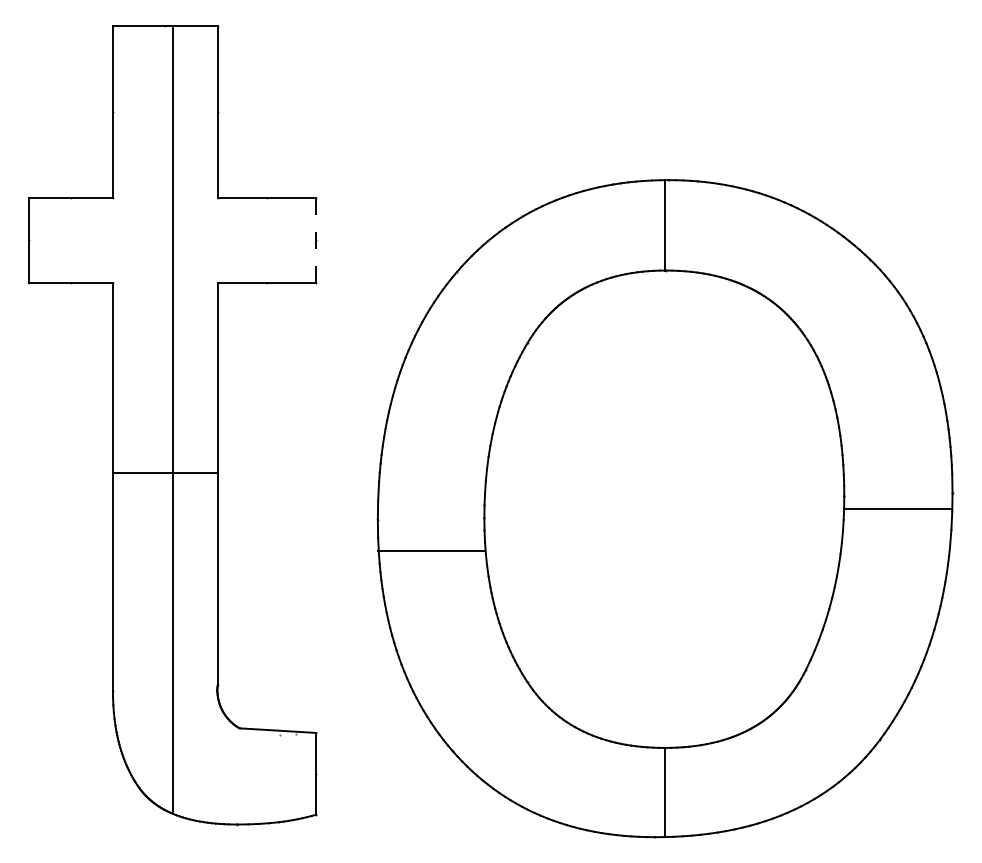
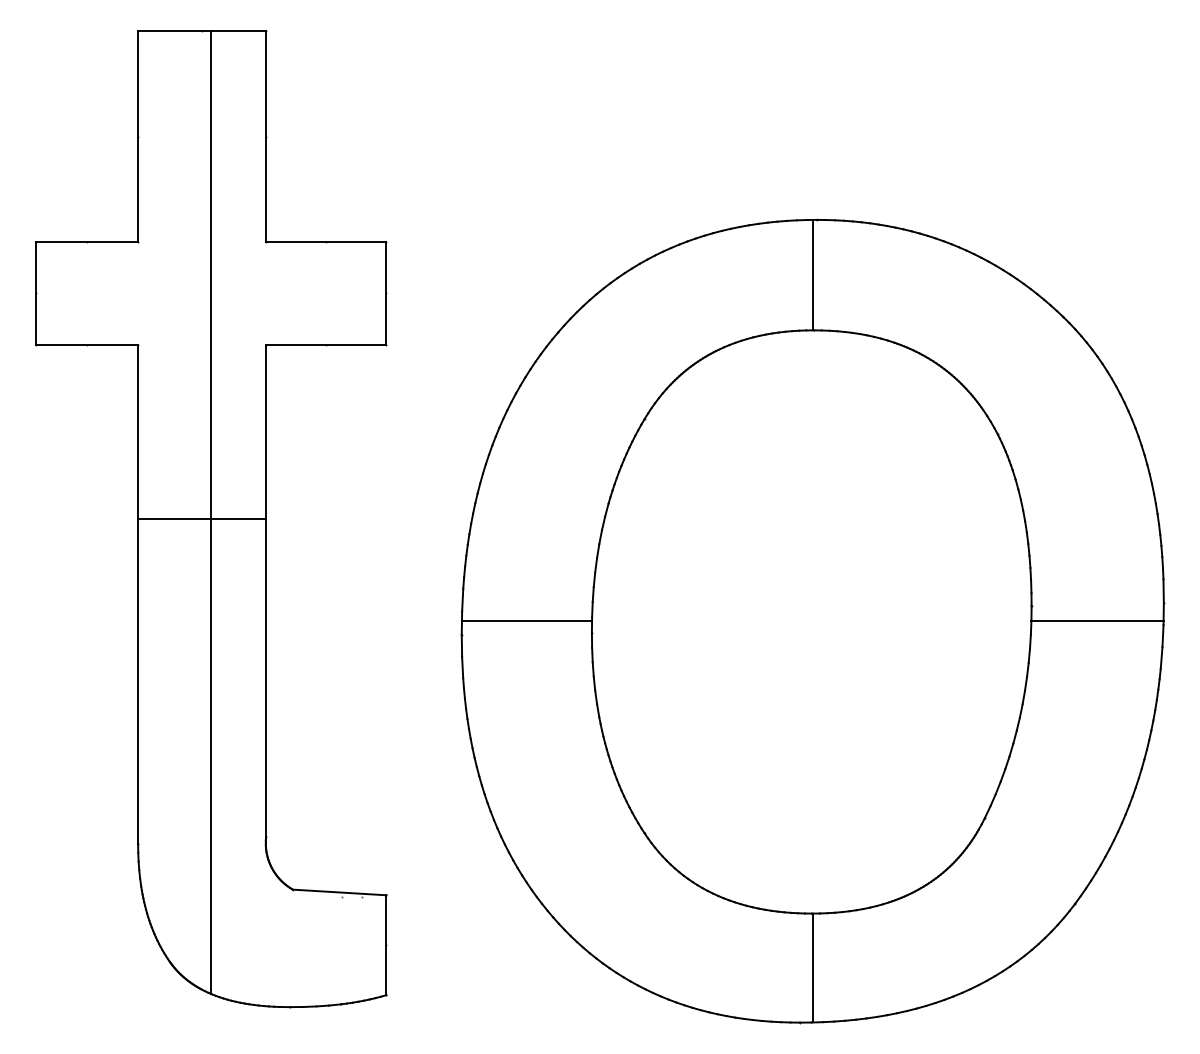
line: (316, 240) -> (386, 293), dashed -> solid
line: (164, 473) -> (201, 519), moved
line: (430, 550) -> (526, 621), moved

